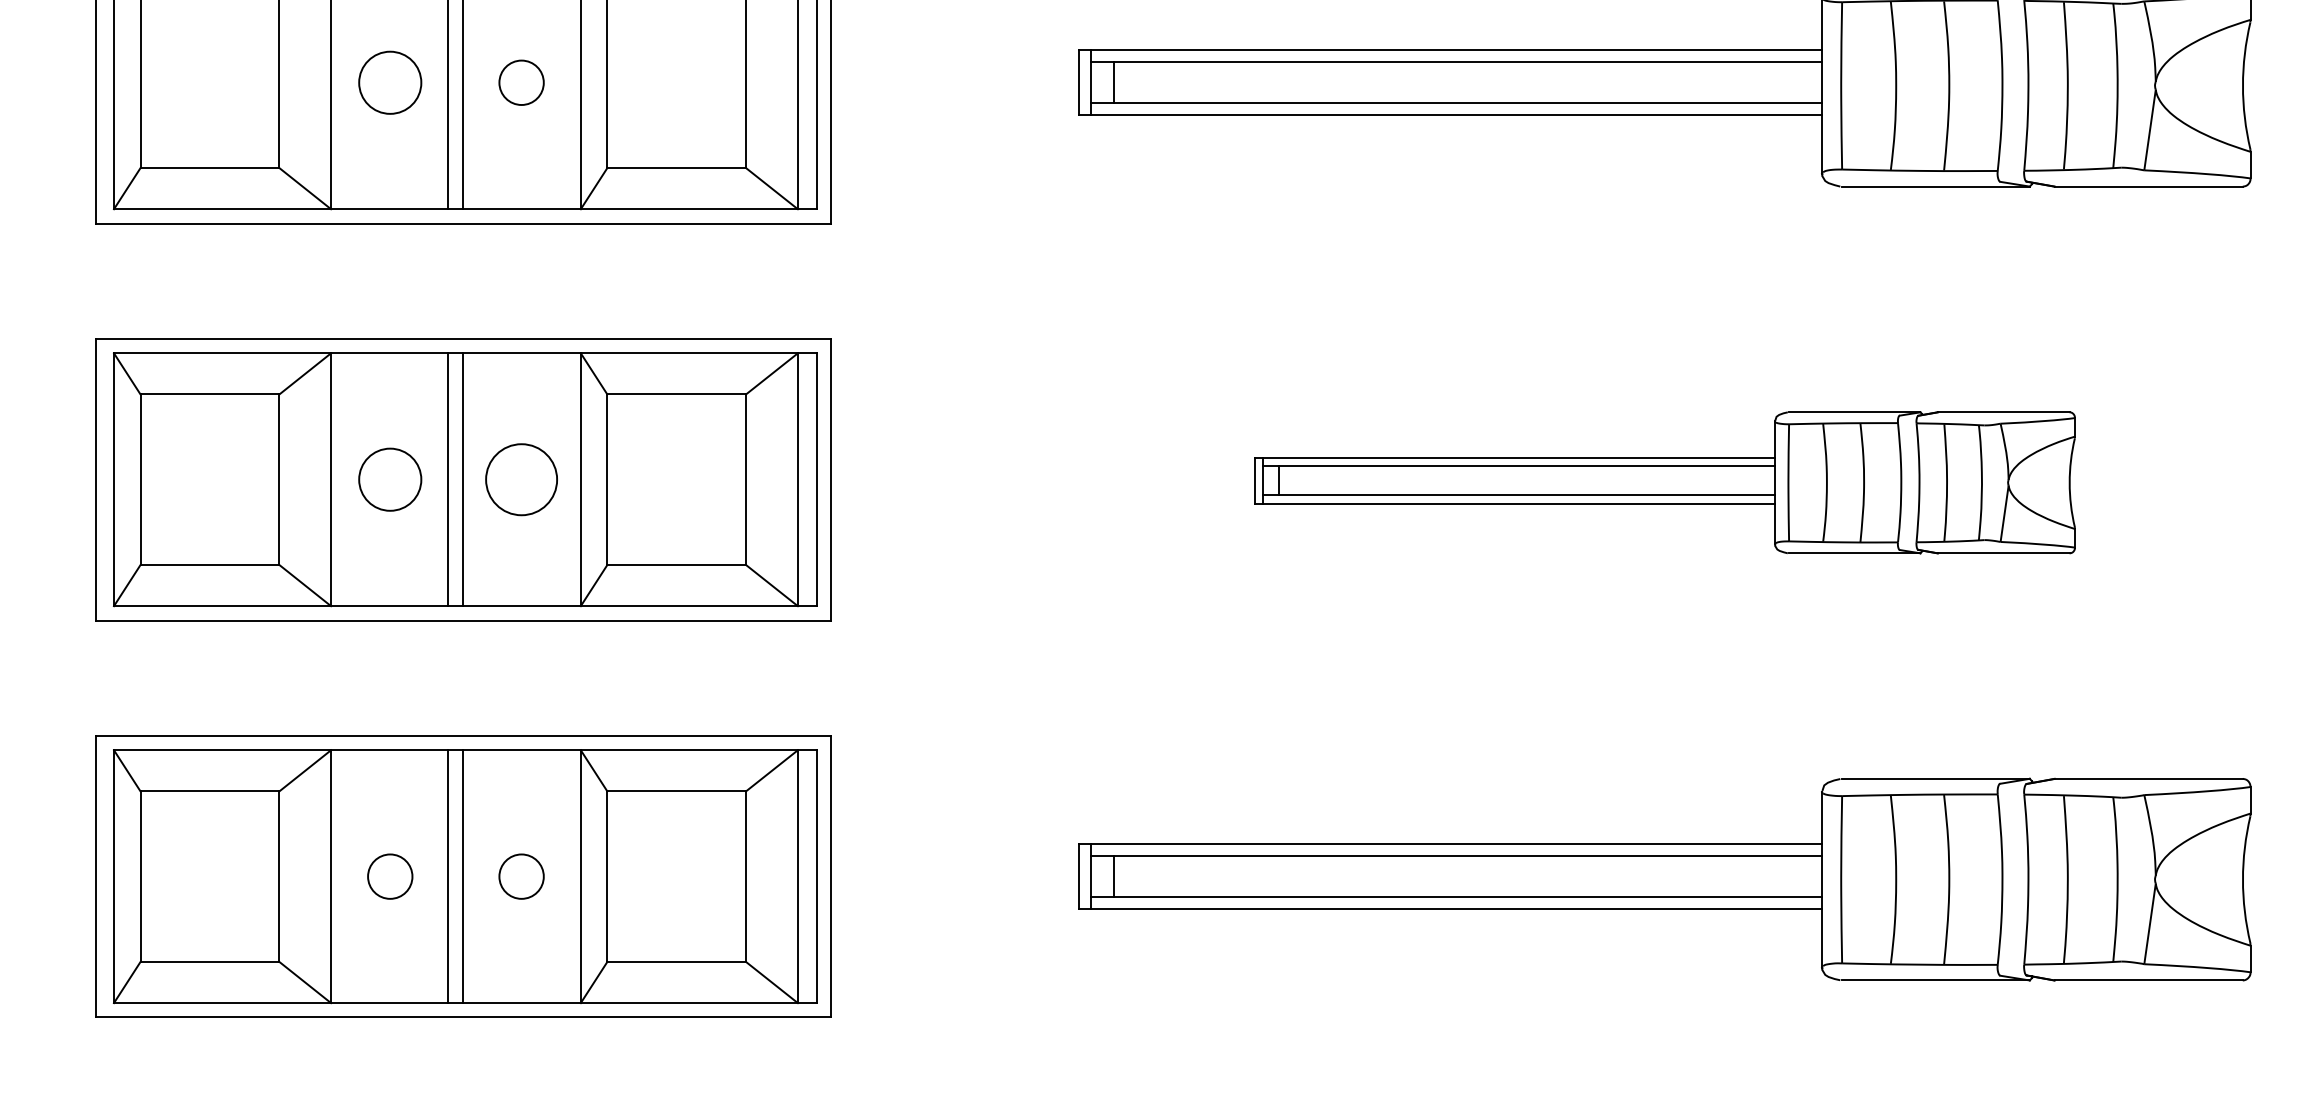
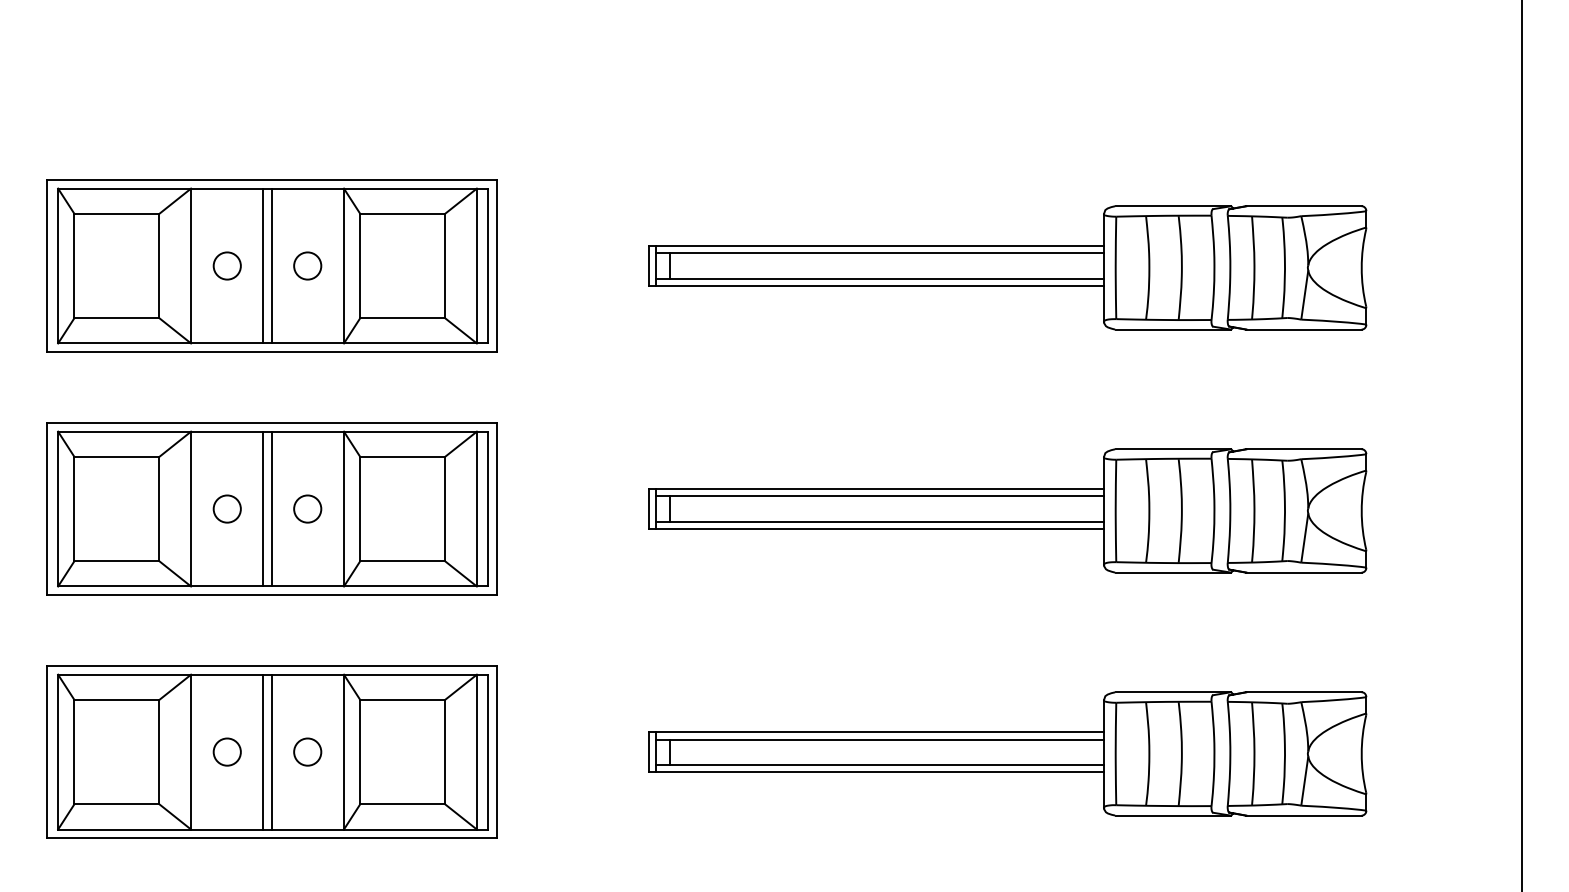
circle: (388, 81) -> (226, 265), size x0.71
circle: (388, 478) -> (226, 508), size x0.71
circle: (521, 478) -> (307, 508), size x0.62
part: (1664, 482) -> (1007, 510), size x1.43

